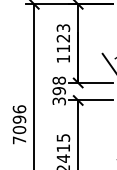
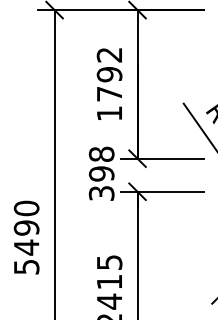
text: (63, 38) -> (109, 74), 1123 -> 1792
text: (19, 124) -> (26, 237), 7096 -> 5490

